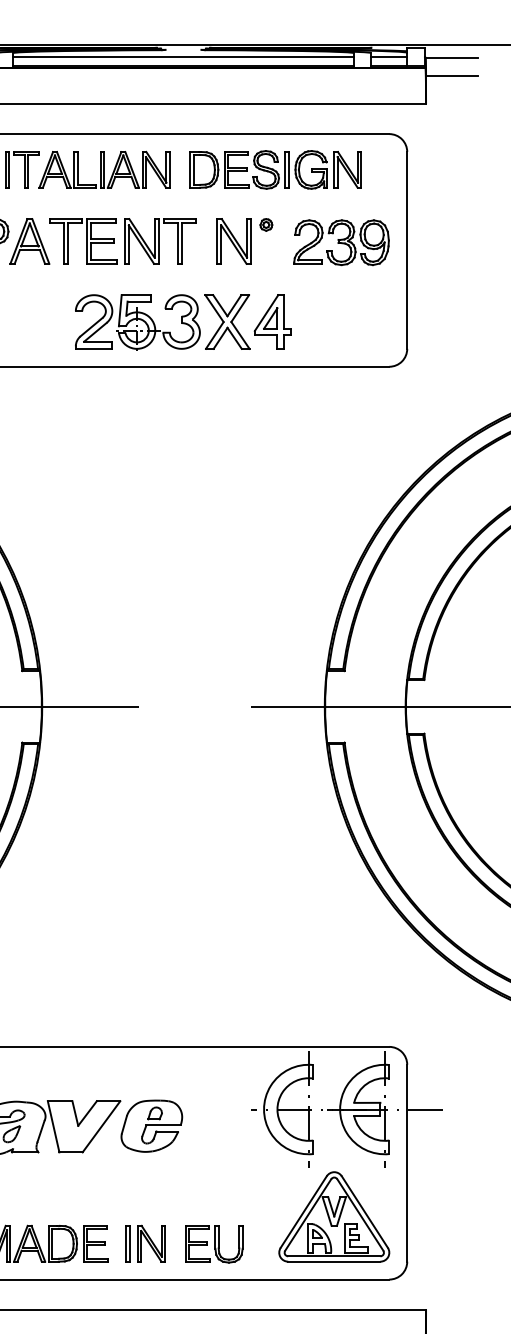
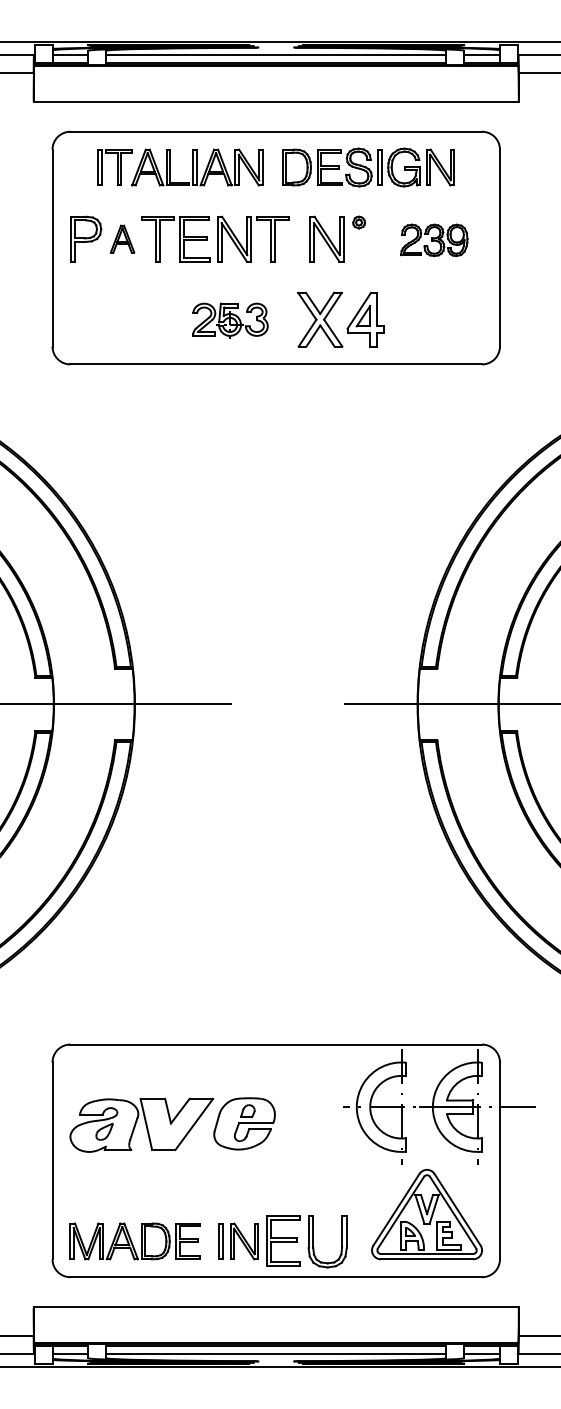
part: (29, 240) -> (122, 238), size x0.6
part: (341, 242) -> (434, 240), size x0.7
part: (137, 321) -> (230, 319), size x0.6
part: (213, 1244) -> (306, 1242), size x1.4

